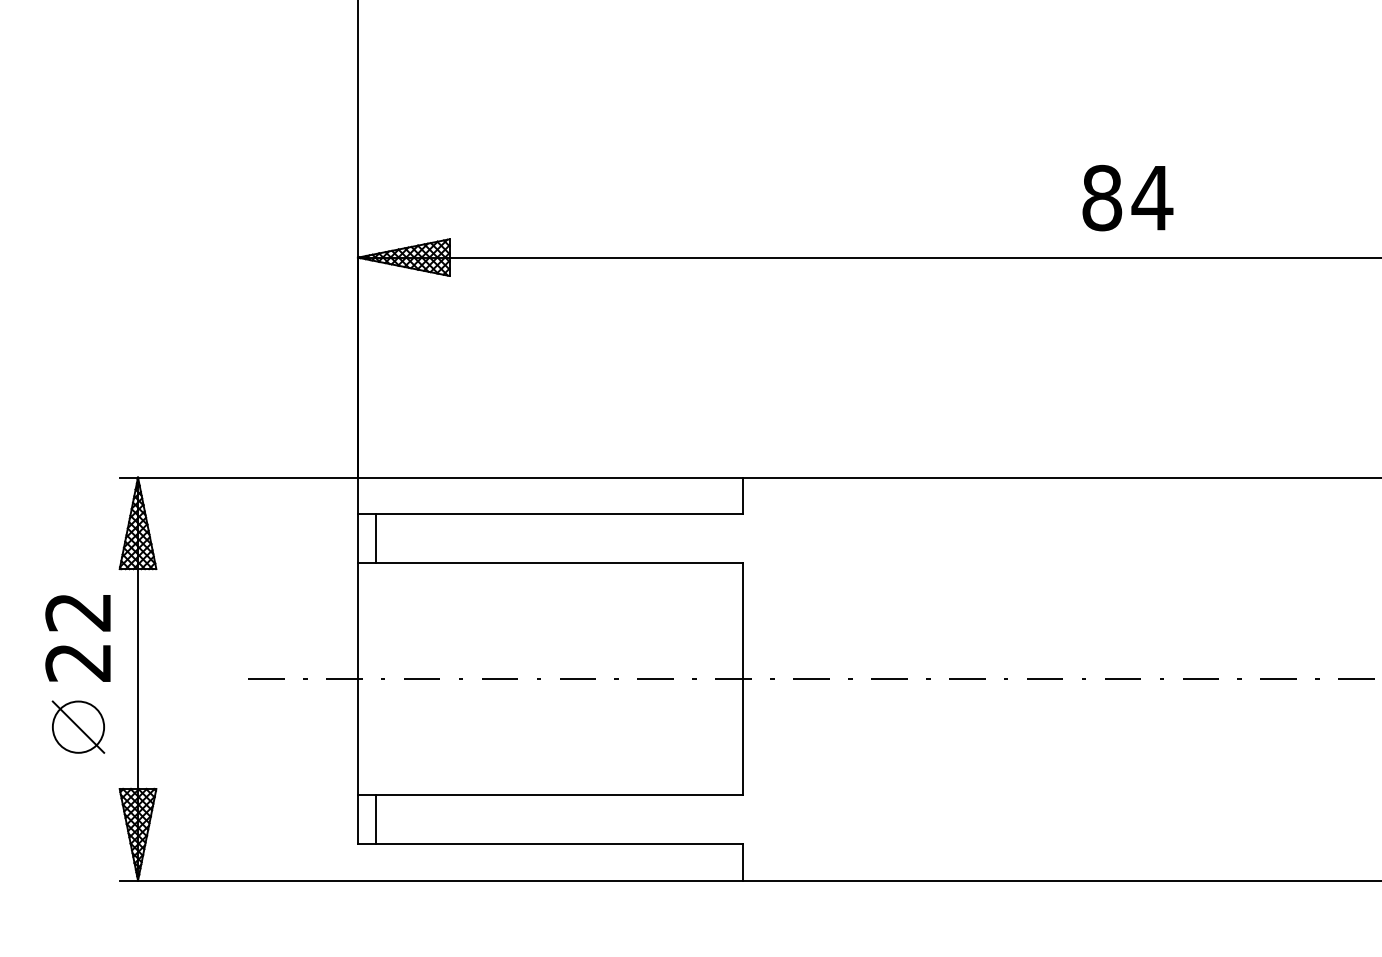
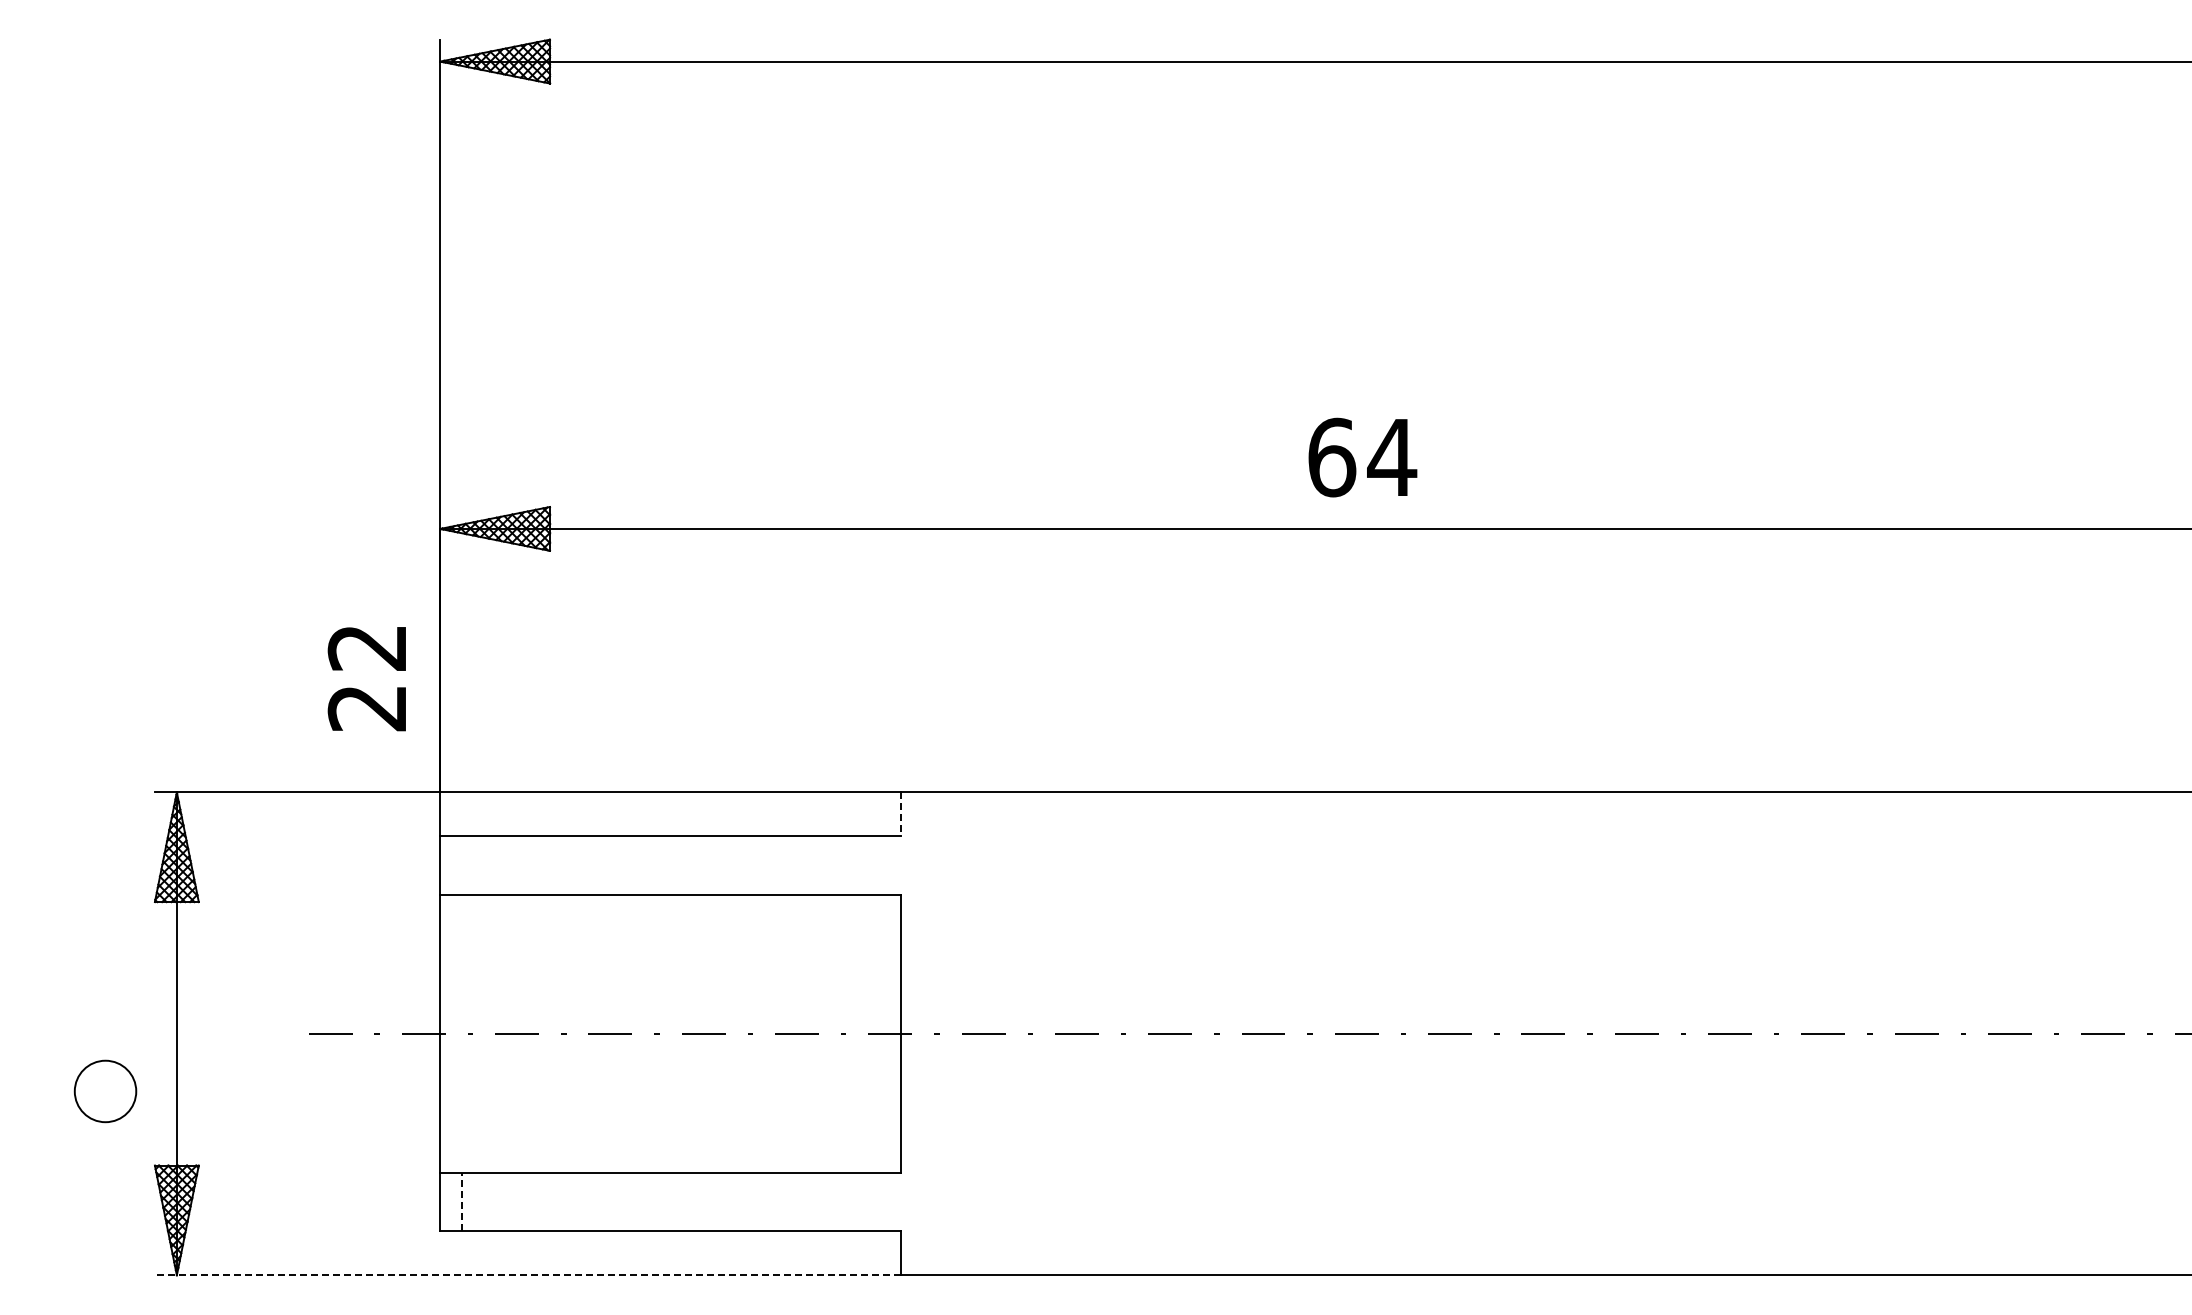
text: (1102, 198) -> (1332, 457), 84 -> 64
line: (742, 496) -> (901, 814), solid -> dashed
line: (376, 538) -> (462, 865), removed
text: (77, 638) -> (366, 679), moved
line: (78, 727) -> (105, 1091), removed
line: (376, 819) -> (462, 1201), solid -> dashed
line: (430, 880) -> (527, 1275), solid -> dashed

